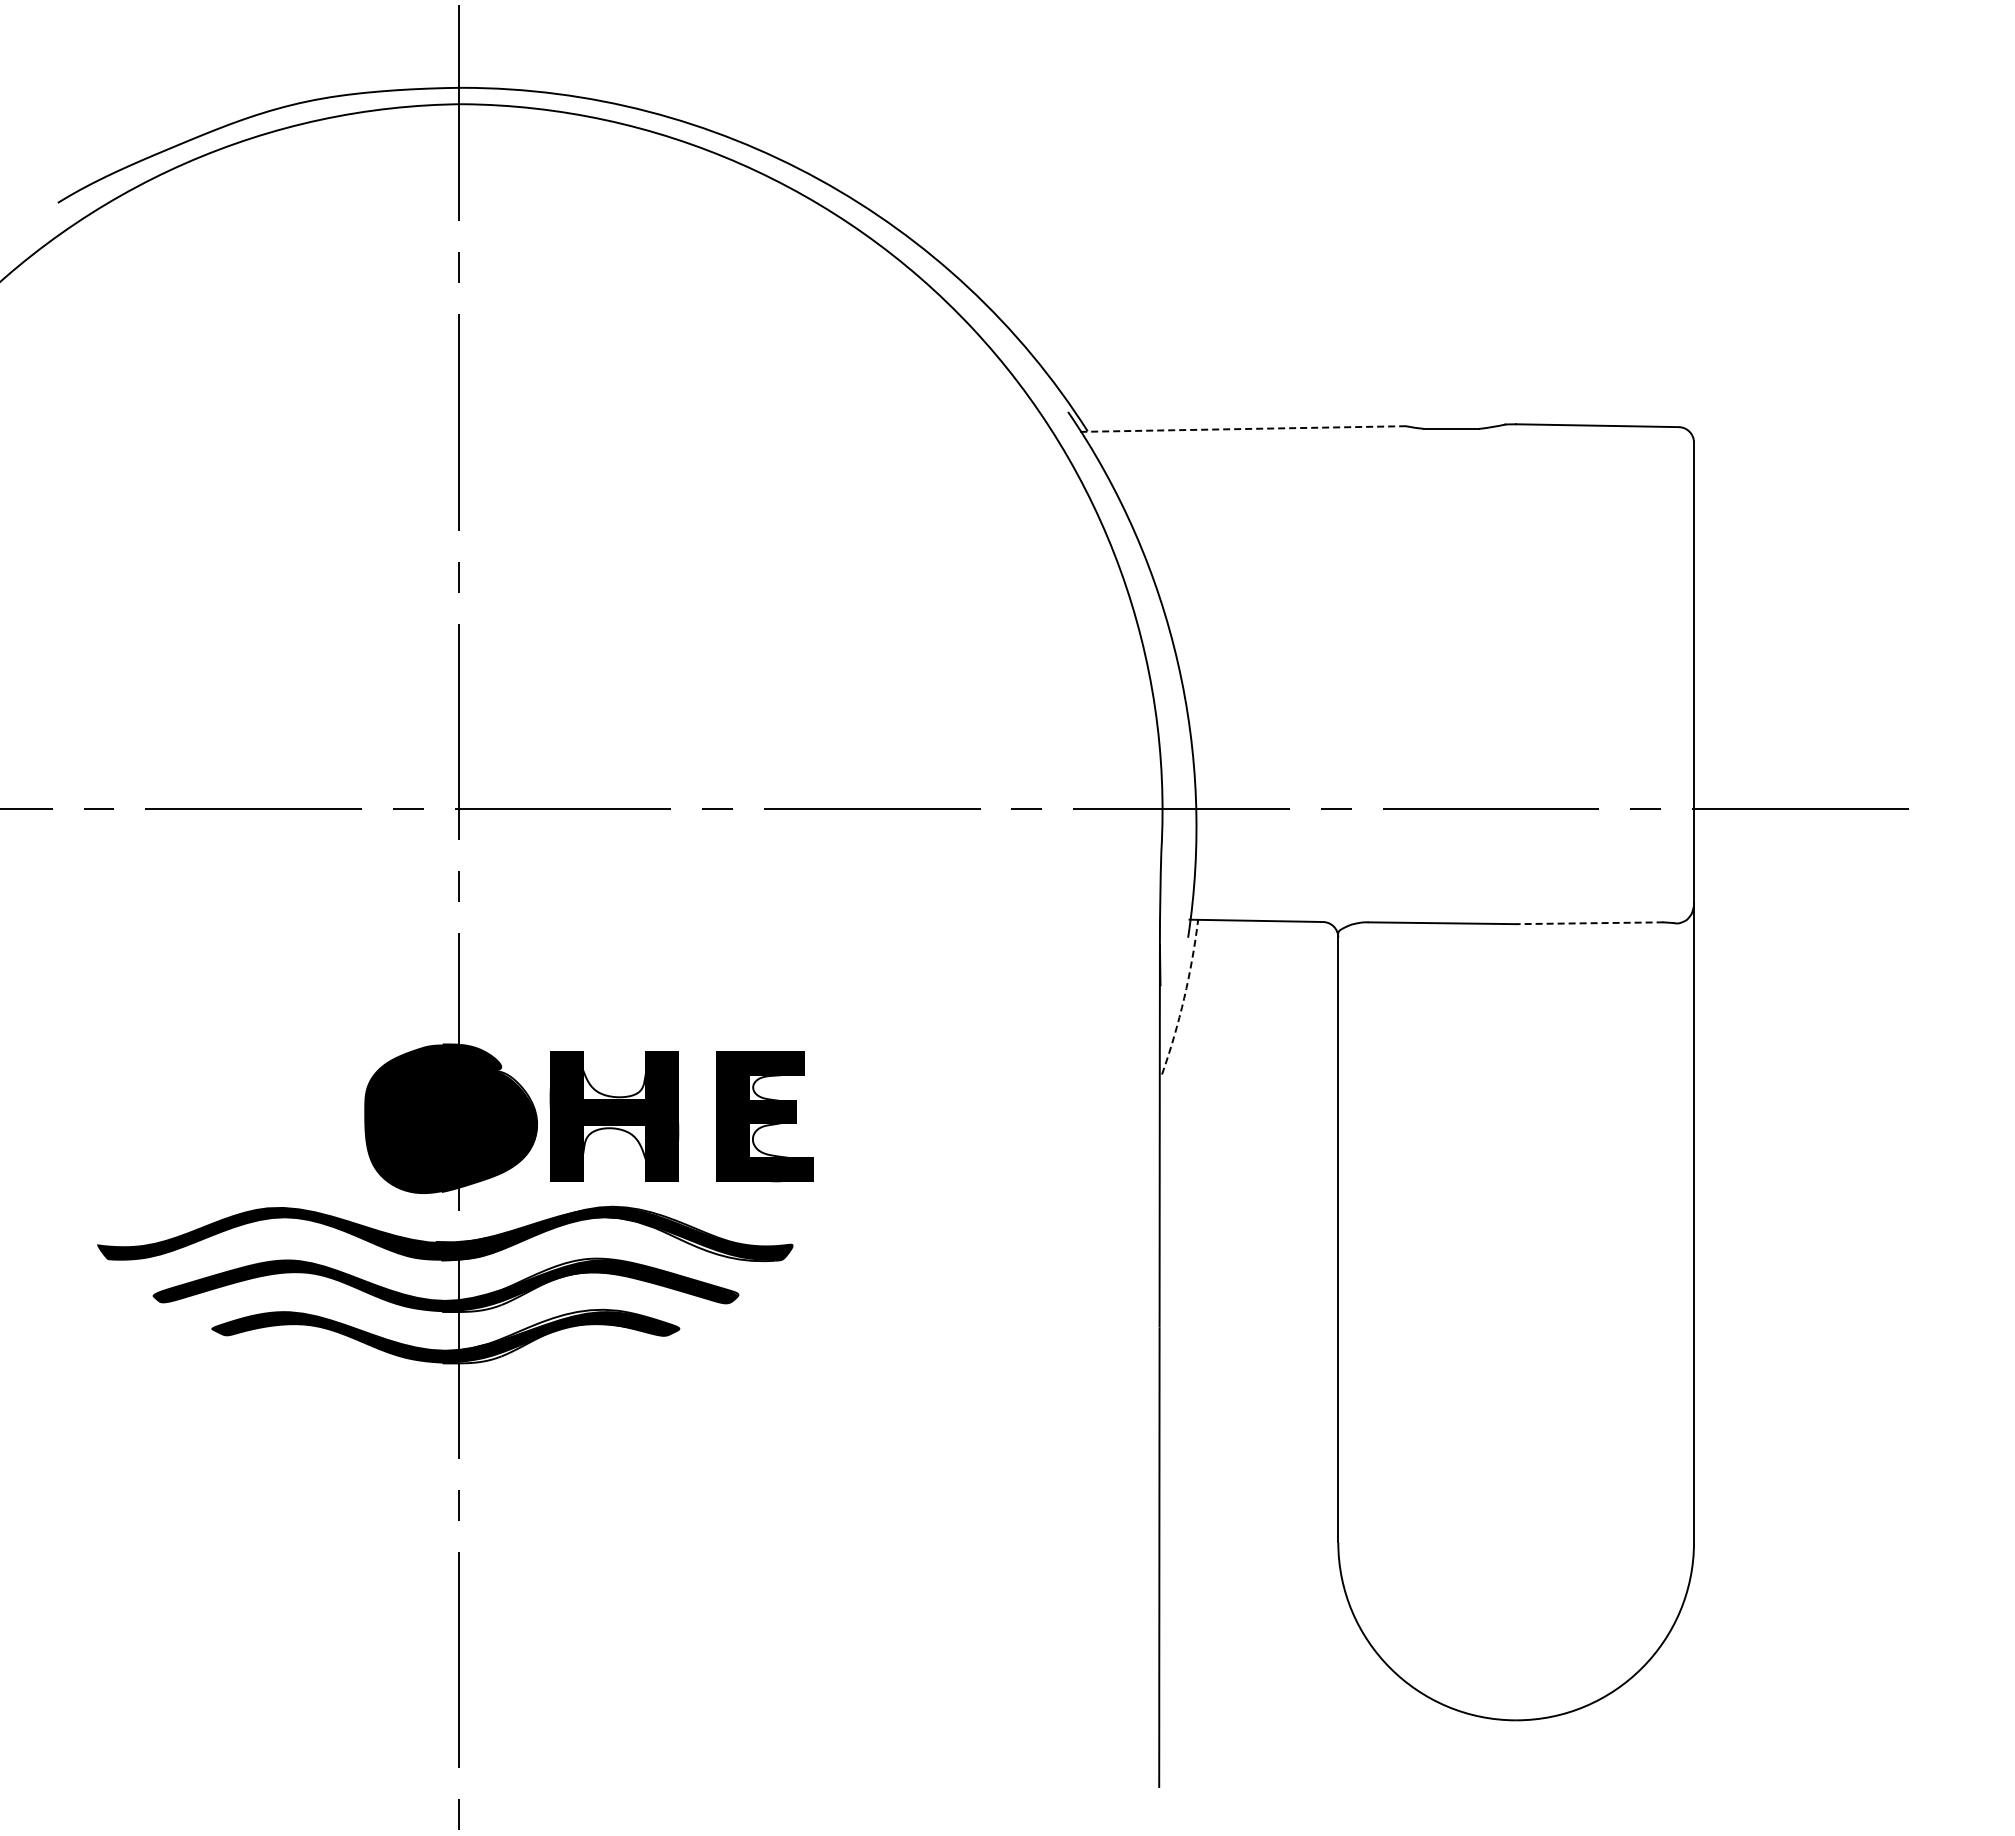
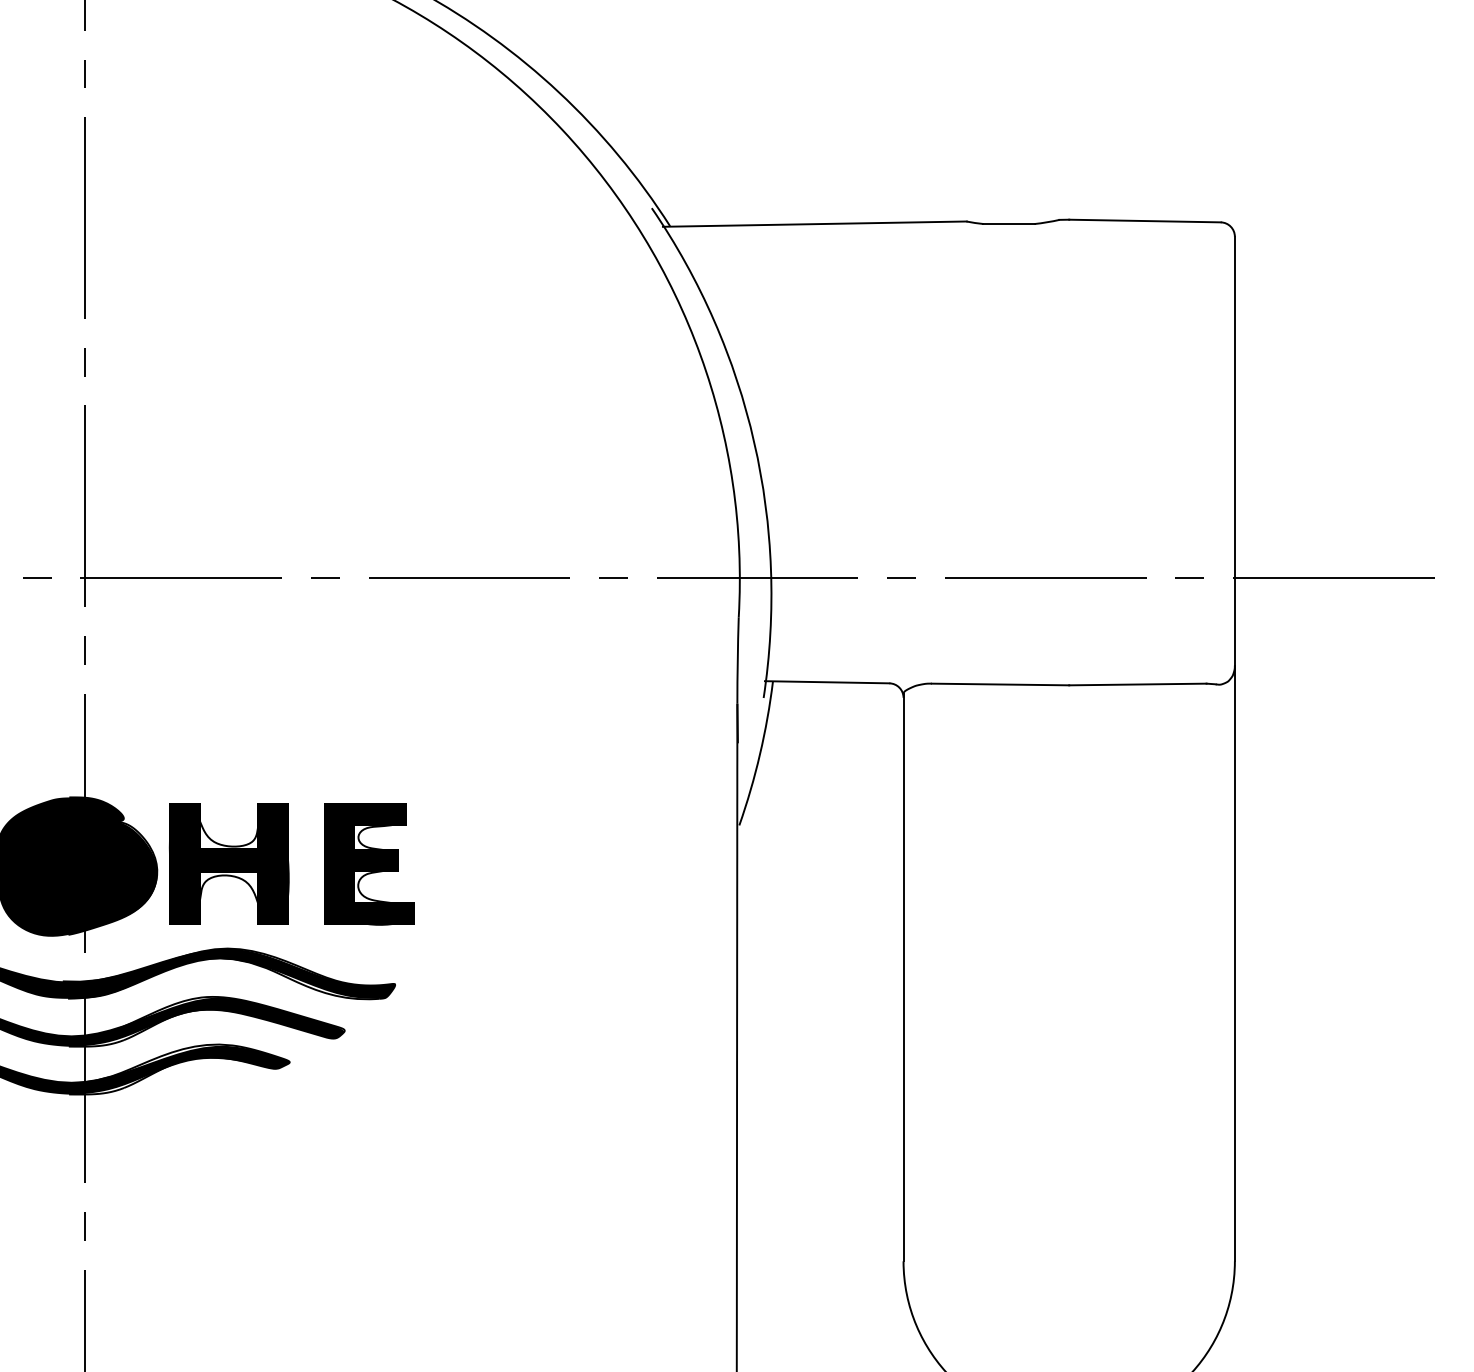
line: (1242, 429) -> (814, 224), dashed -> solid
line: (1589, 923) -> (1137, 684), dashed -> solid
arc: (1184, 998) -> (760, 754), dashed -> solid

